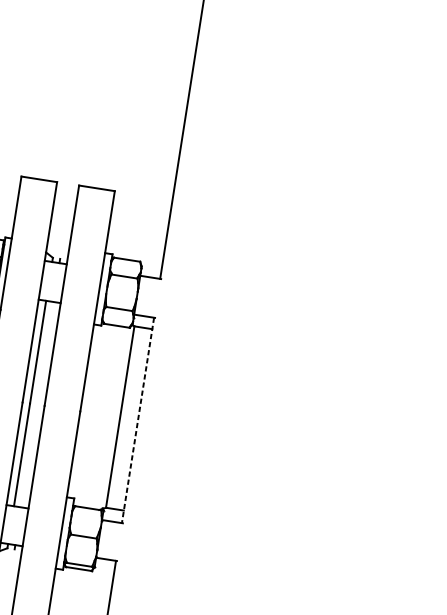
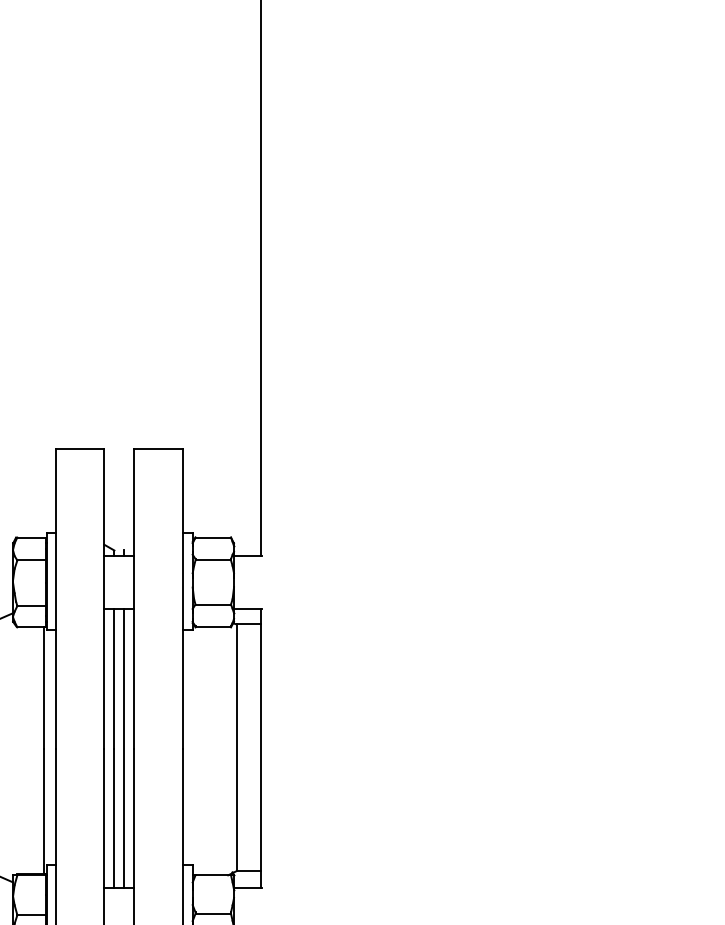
line: (37, 404) -> (124, 748), added
line: (138, 420) -> (261, 748), dashed -> solid

